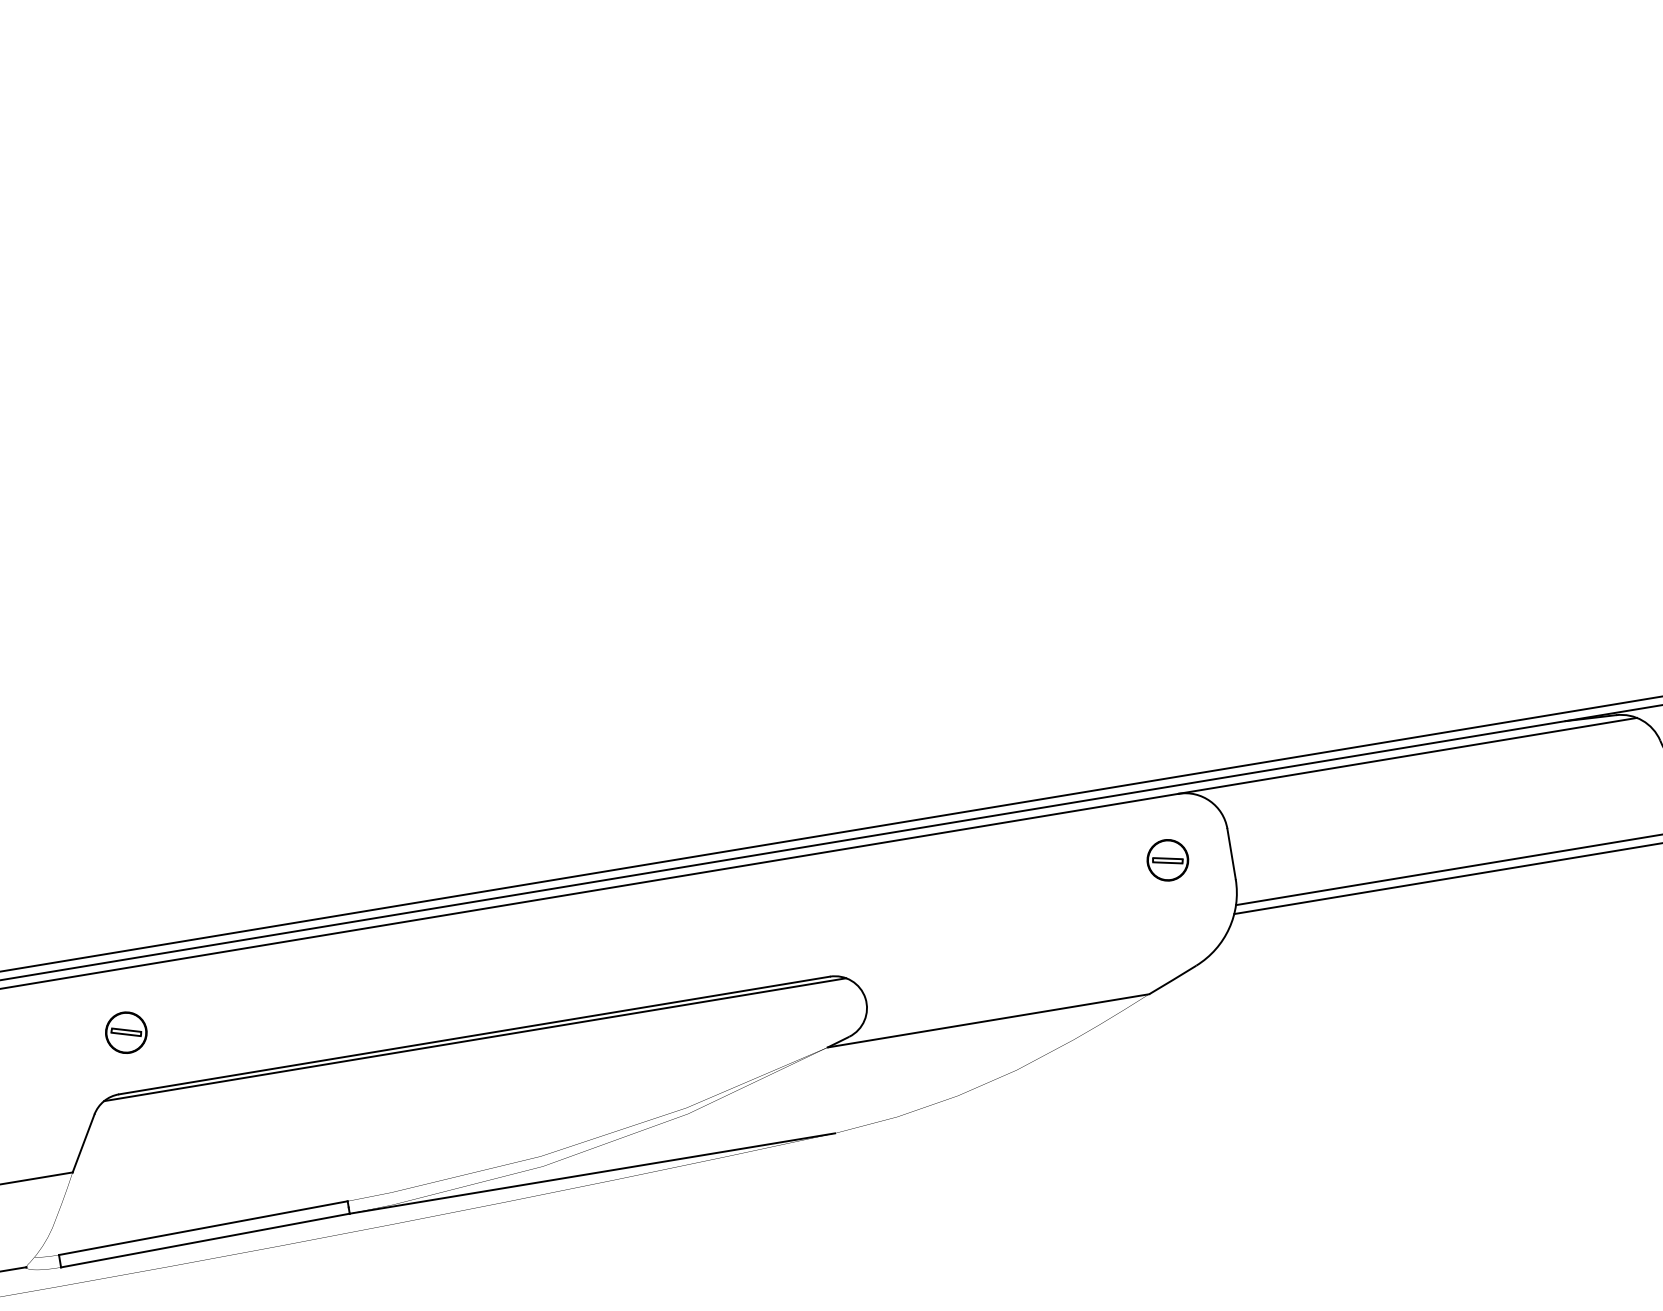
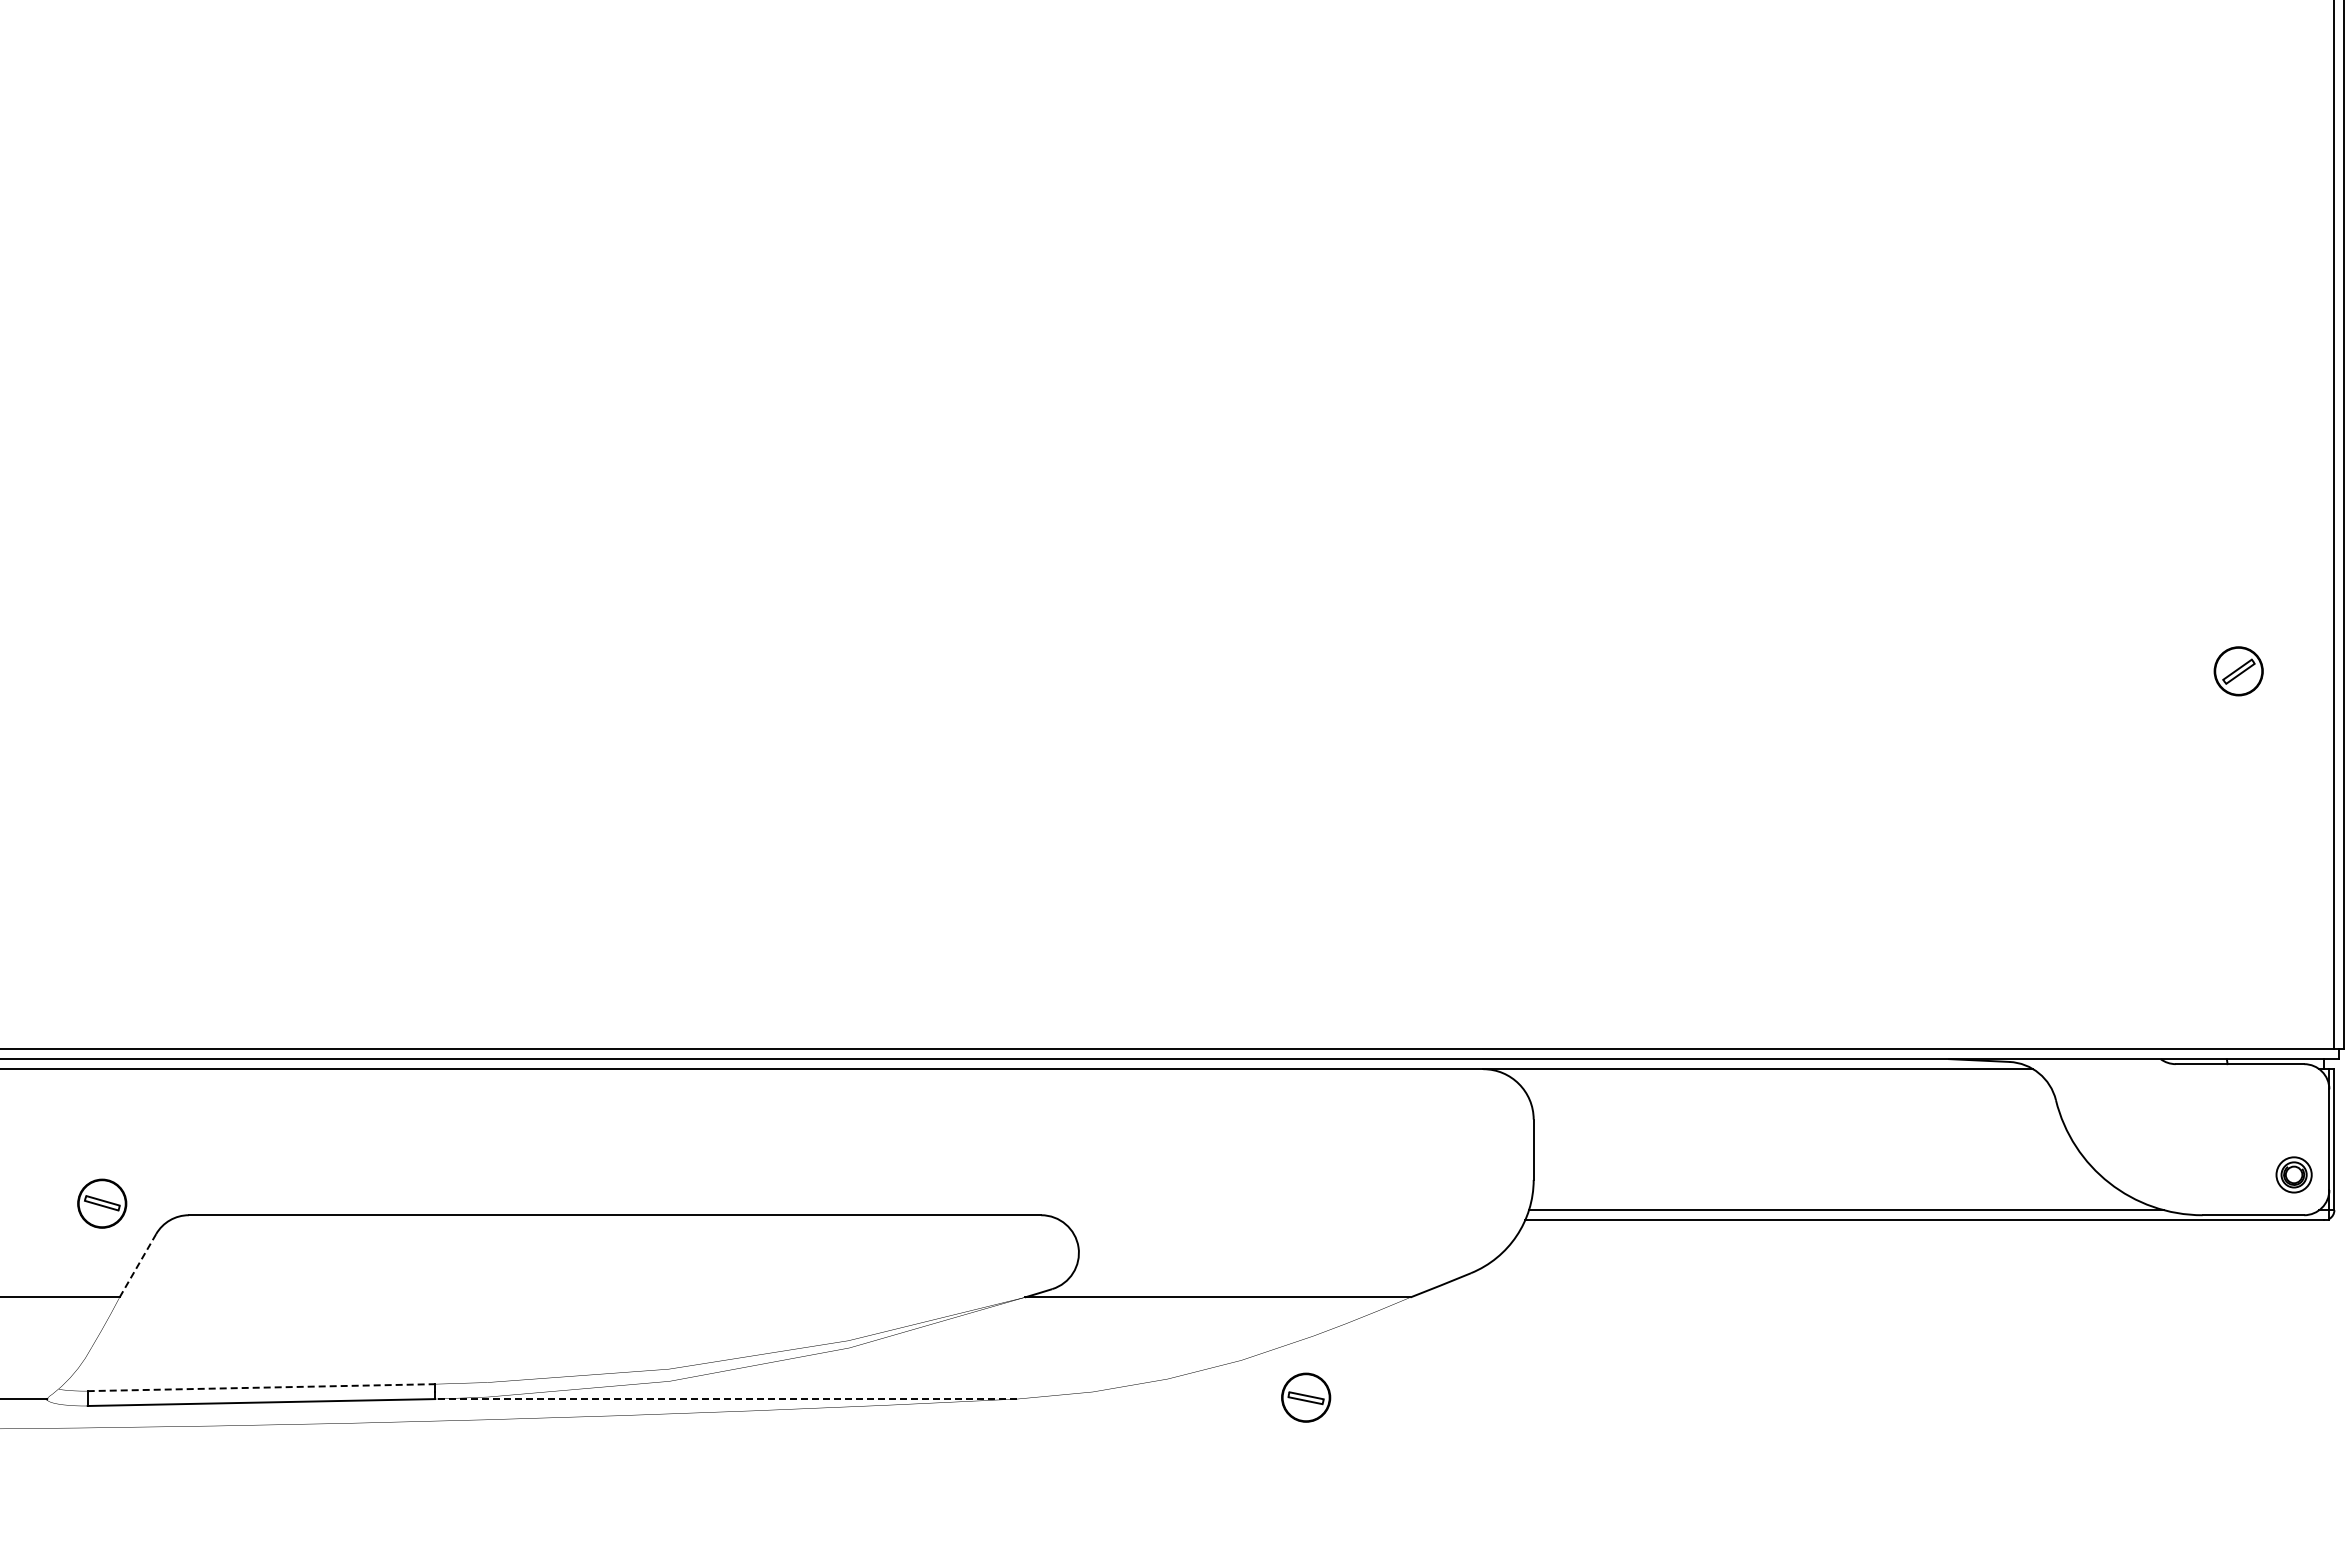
part: (1168, 860) -> (1306, 1397), moved
part: (126, 1032) -> (102, 1203), moved
line: (475, 1039) -> (615, 1220), removed
line: (83, 1143) -> (137, 1265), solid -> dashed
line: (592, 1173) -> (725, 1399), solid -> dashed
line: (203, 1227) -> (261, 1387), solid -> dashed

